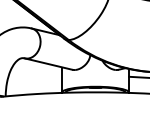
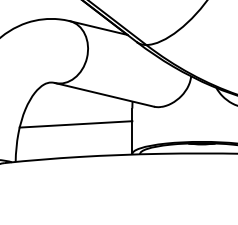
line: (34, 77) -> (75, 122), added

